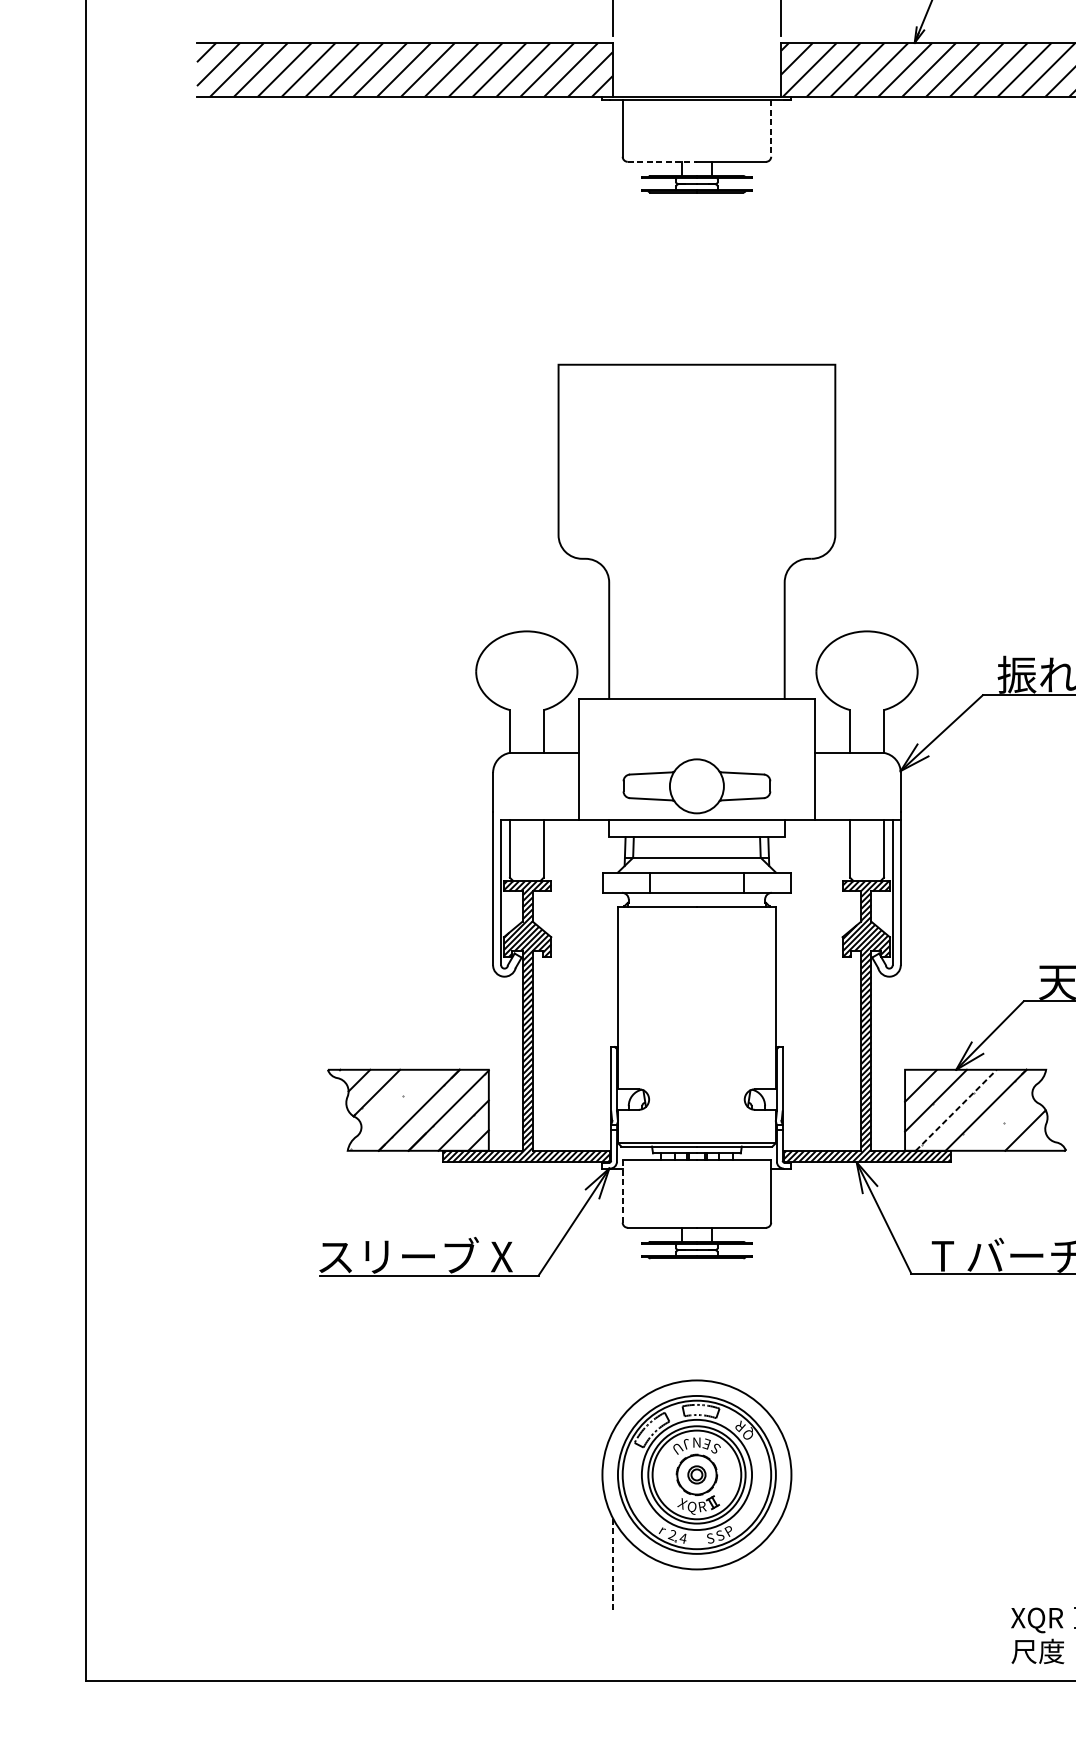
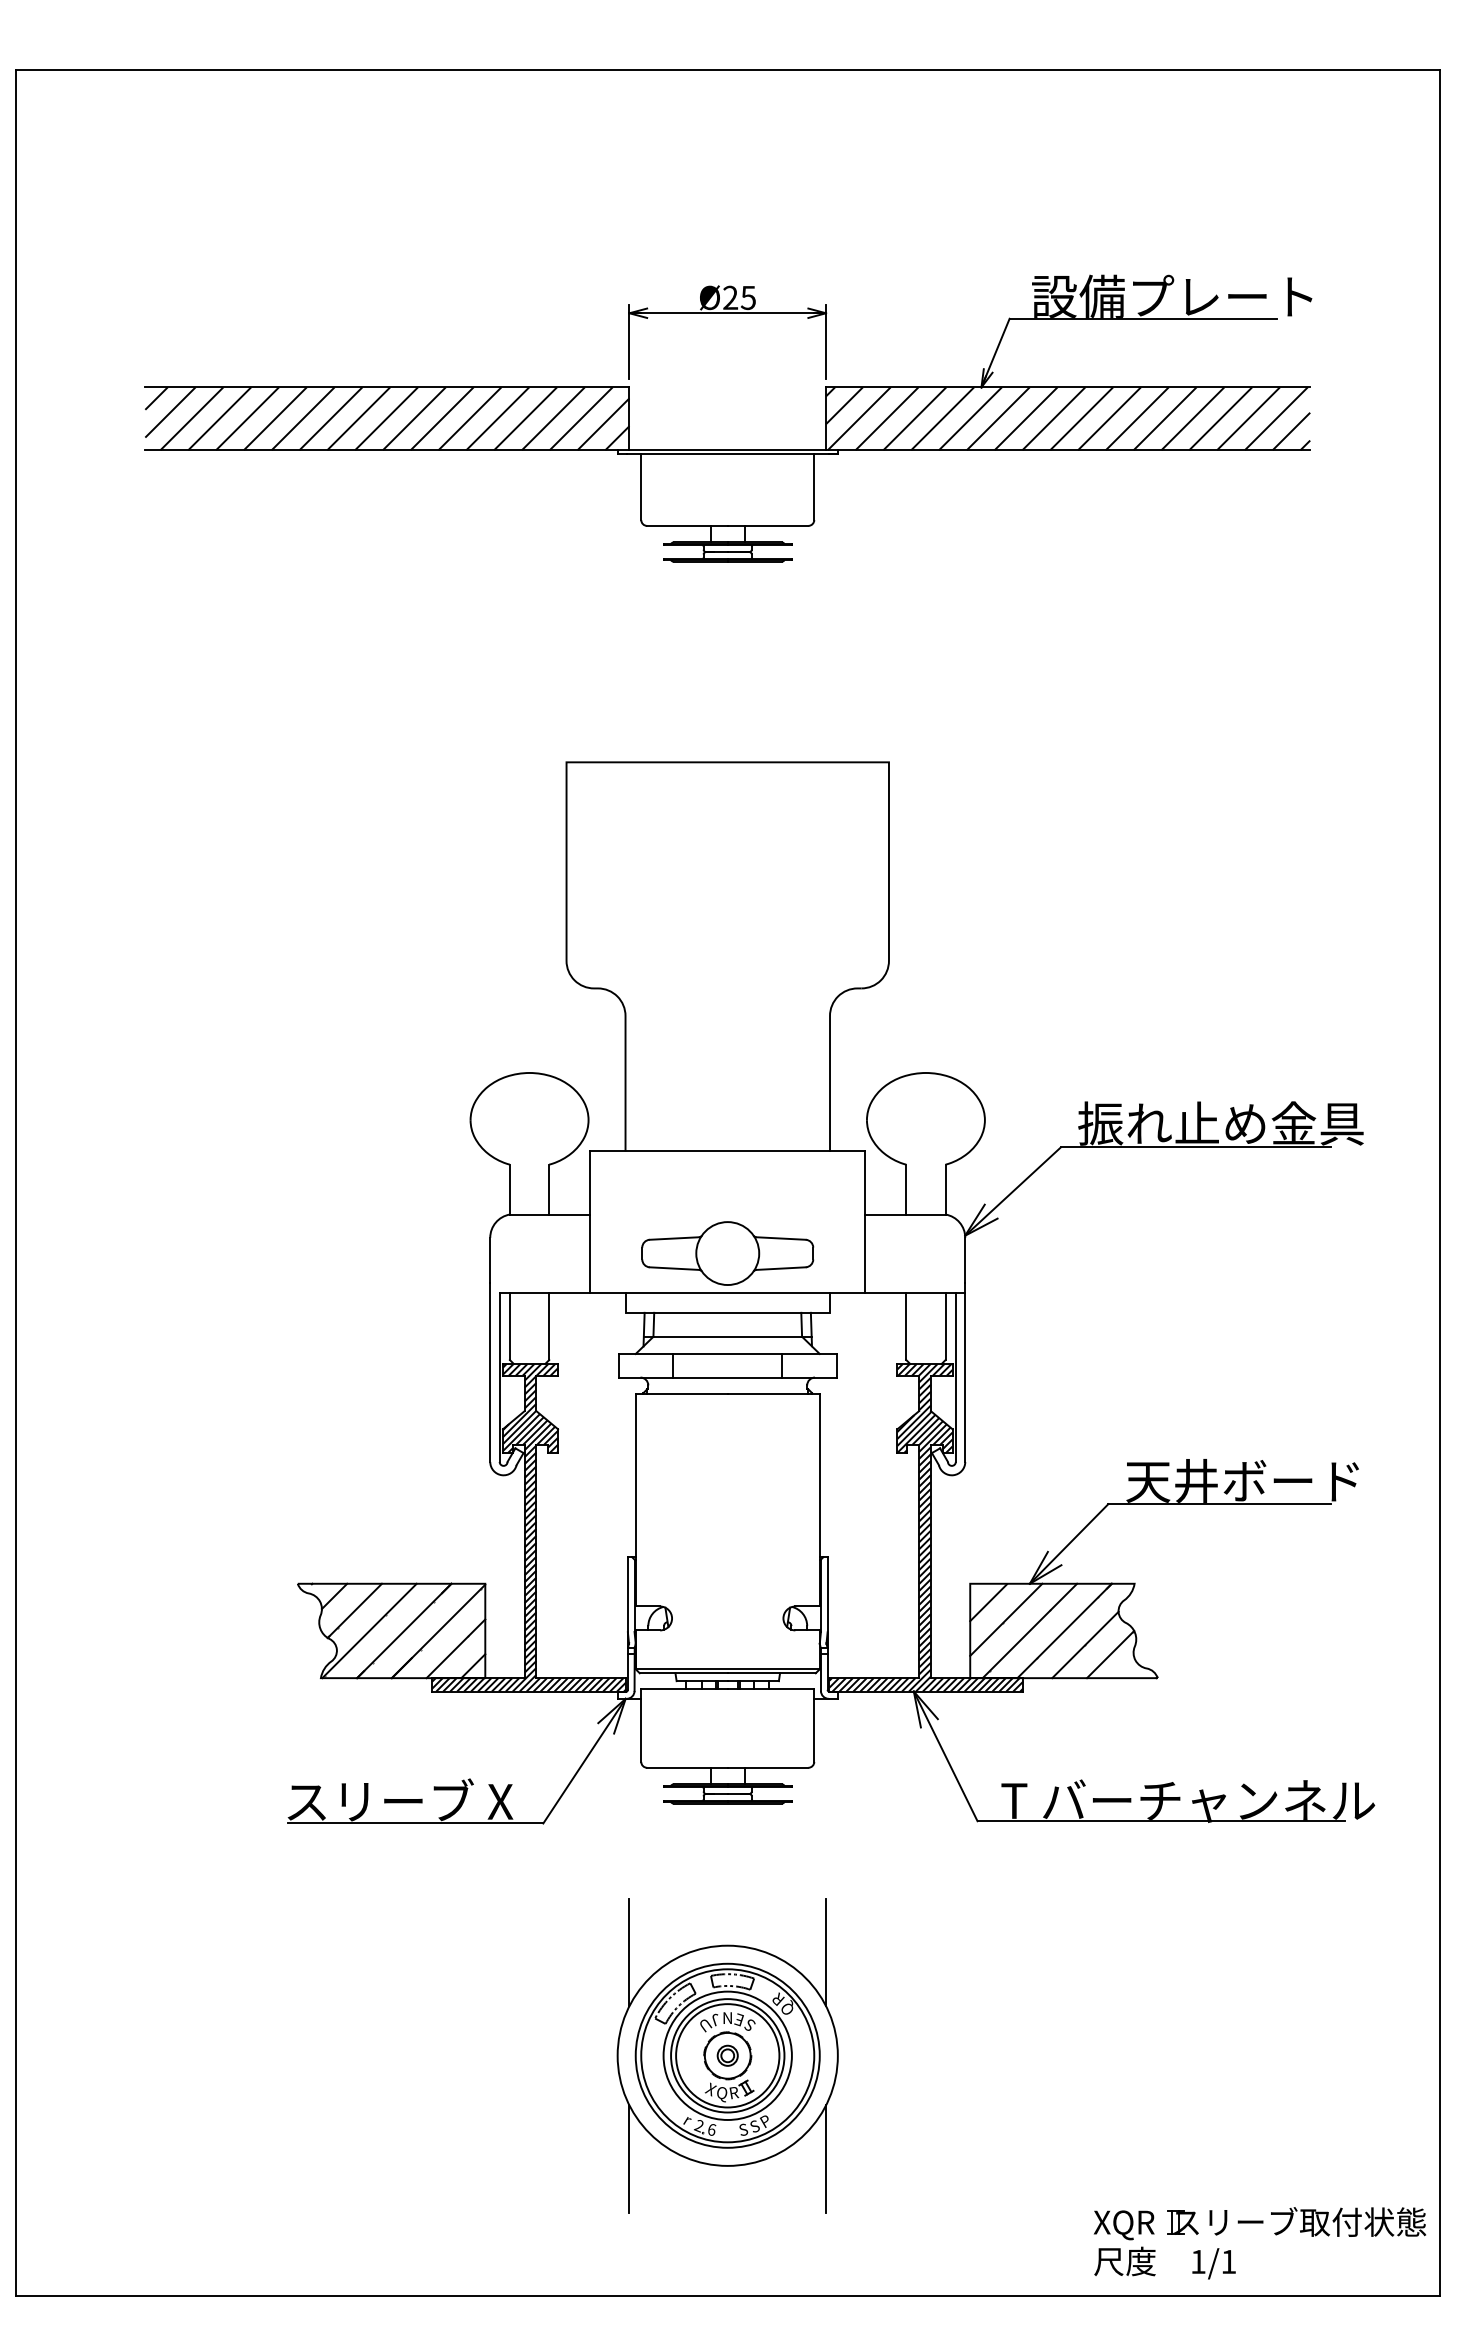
line: (771, 128) -> (814, 487), dashed -> solid
line: (662, 161) -> (687, 525), dashed -> solid
line: (389, 1109) -> (369, 1630), added
line: (955, 1109) -> (1029, 1630), dashed -> solid
line: (1003, 1121) -> (1085, 1644), added
line: (622, 1192) -> (641, 1726), dashed -> solid
line: (612, 1386) -> (629, 1952), added
line: (781, 1386) -> (826, 1952), added
text: (682, 1538) -> (711, 2129), 4 -> 6
line: (612, 1563) -> (629, 2159), dashed -> solid
line: (781, 1563) -> (826, 2159), added

